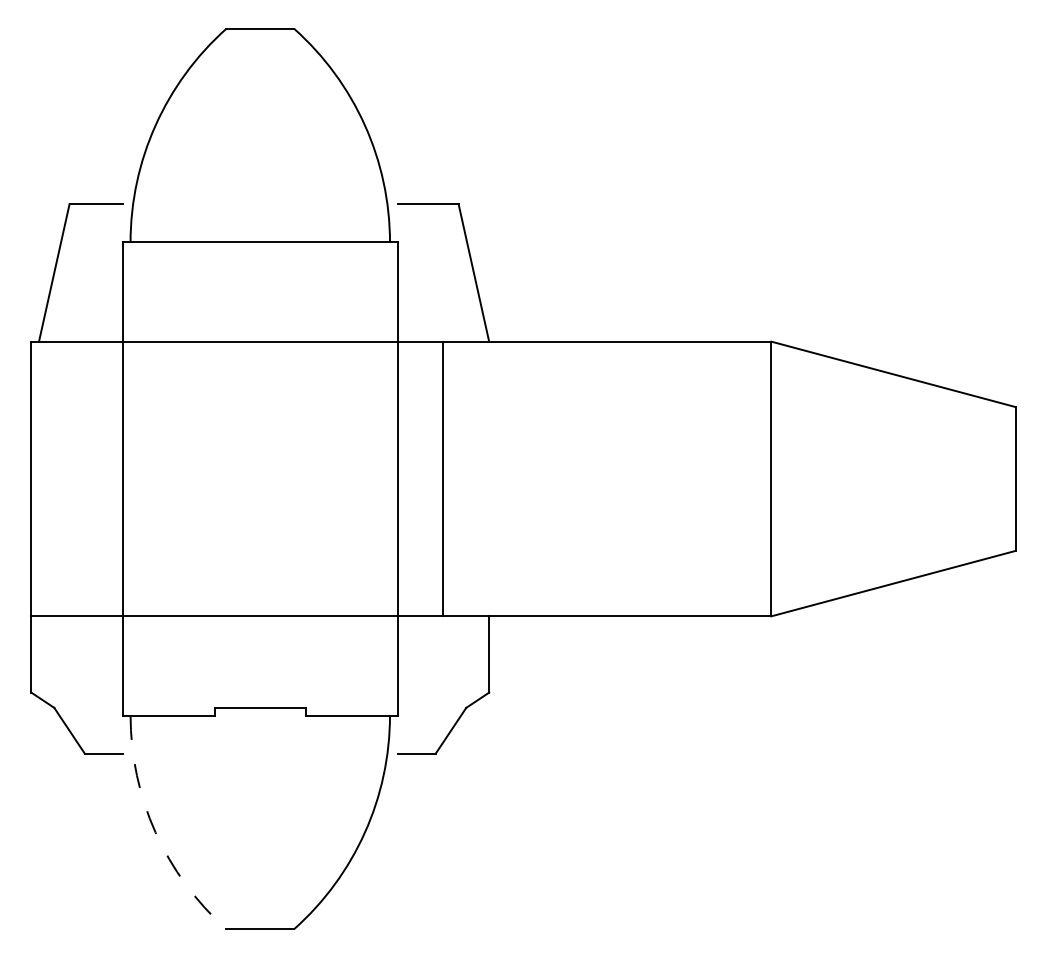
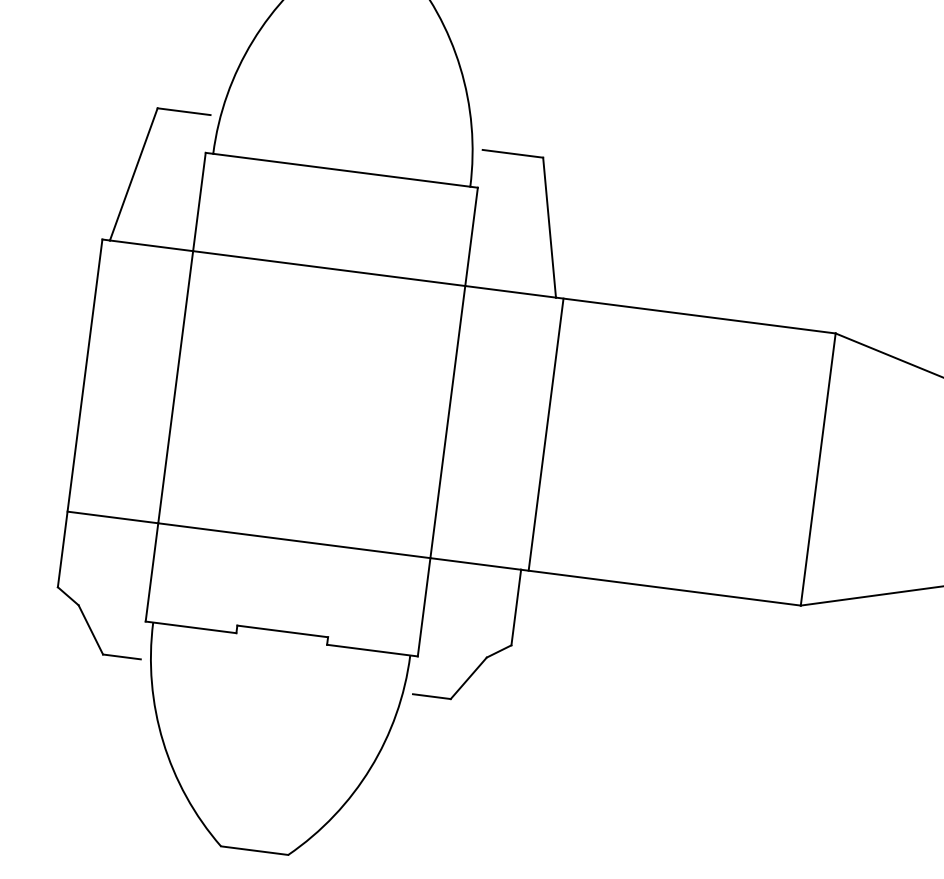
line: (442, 478) -> (545, 434), moved
arc: (155, 832) -> (163, 741), dashed -> solid

